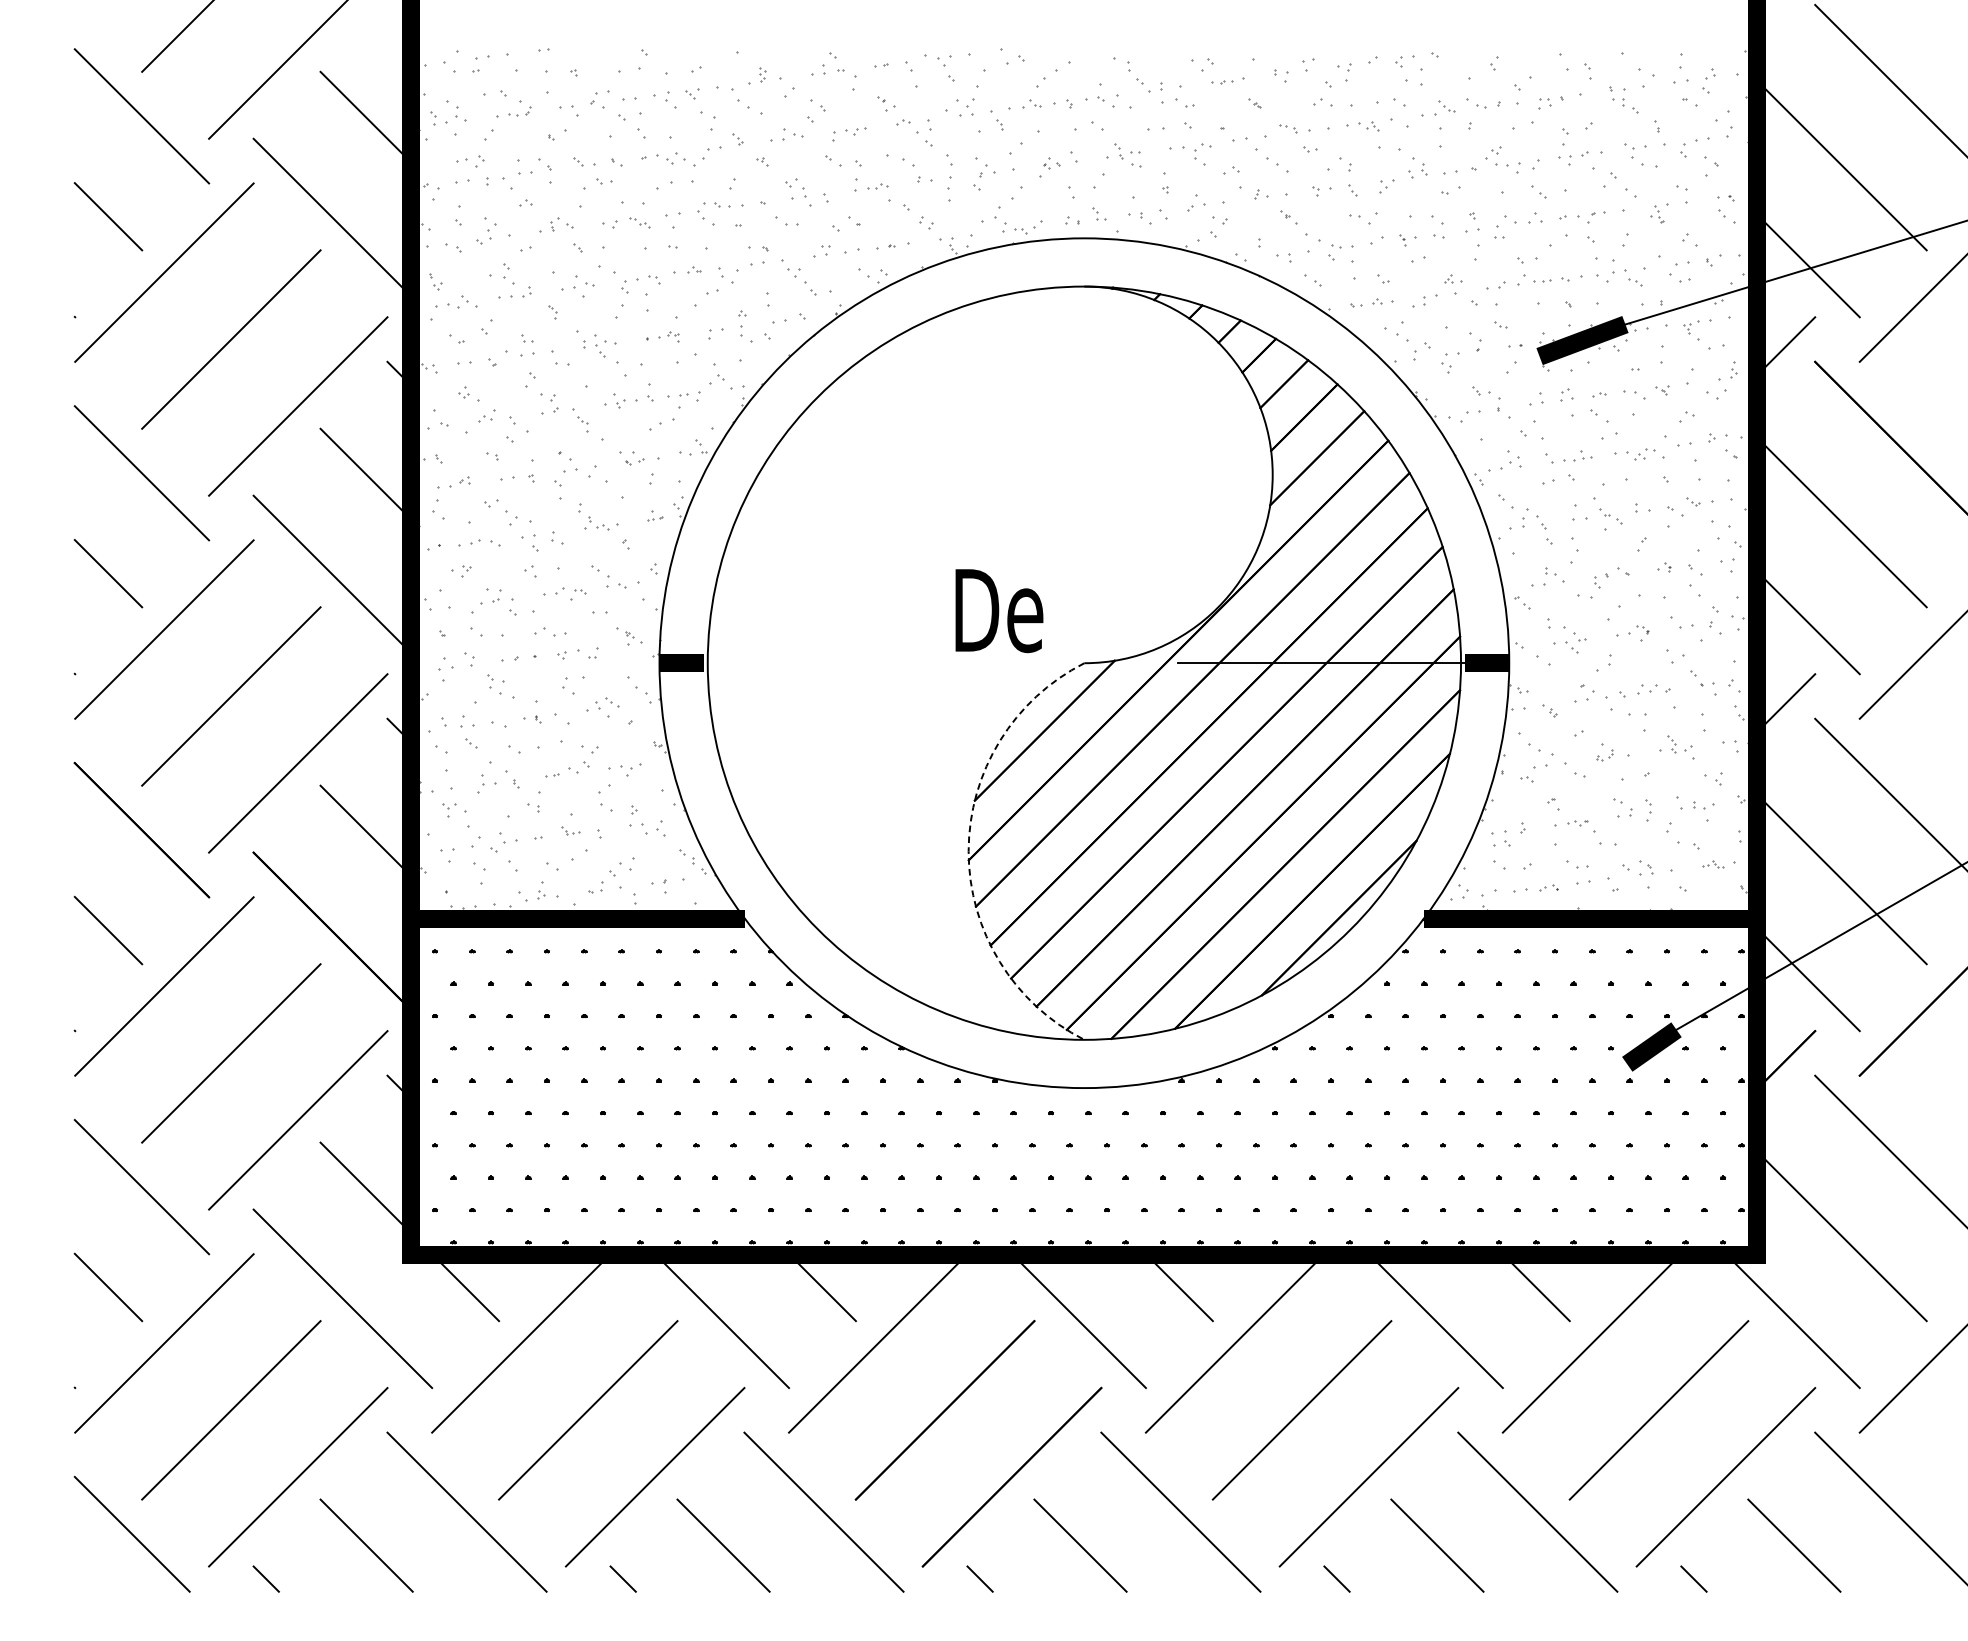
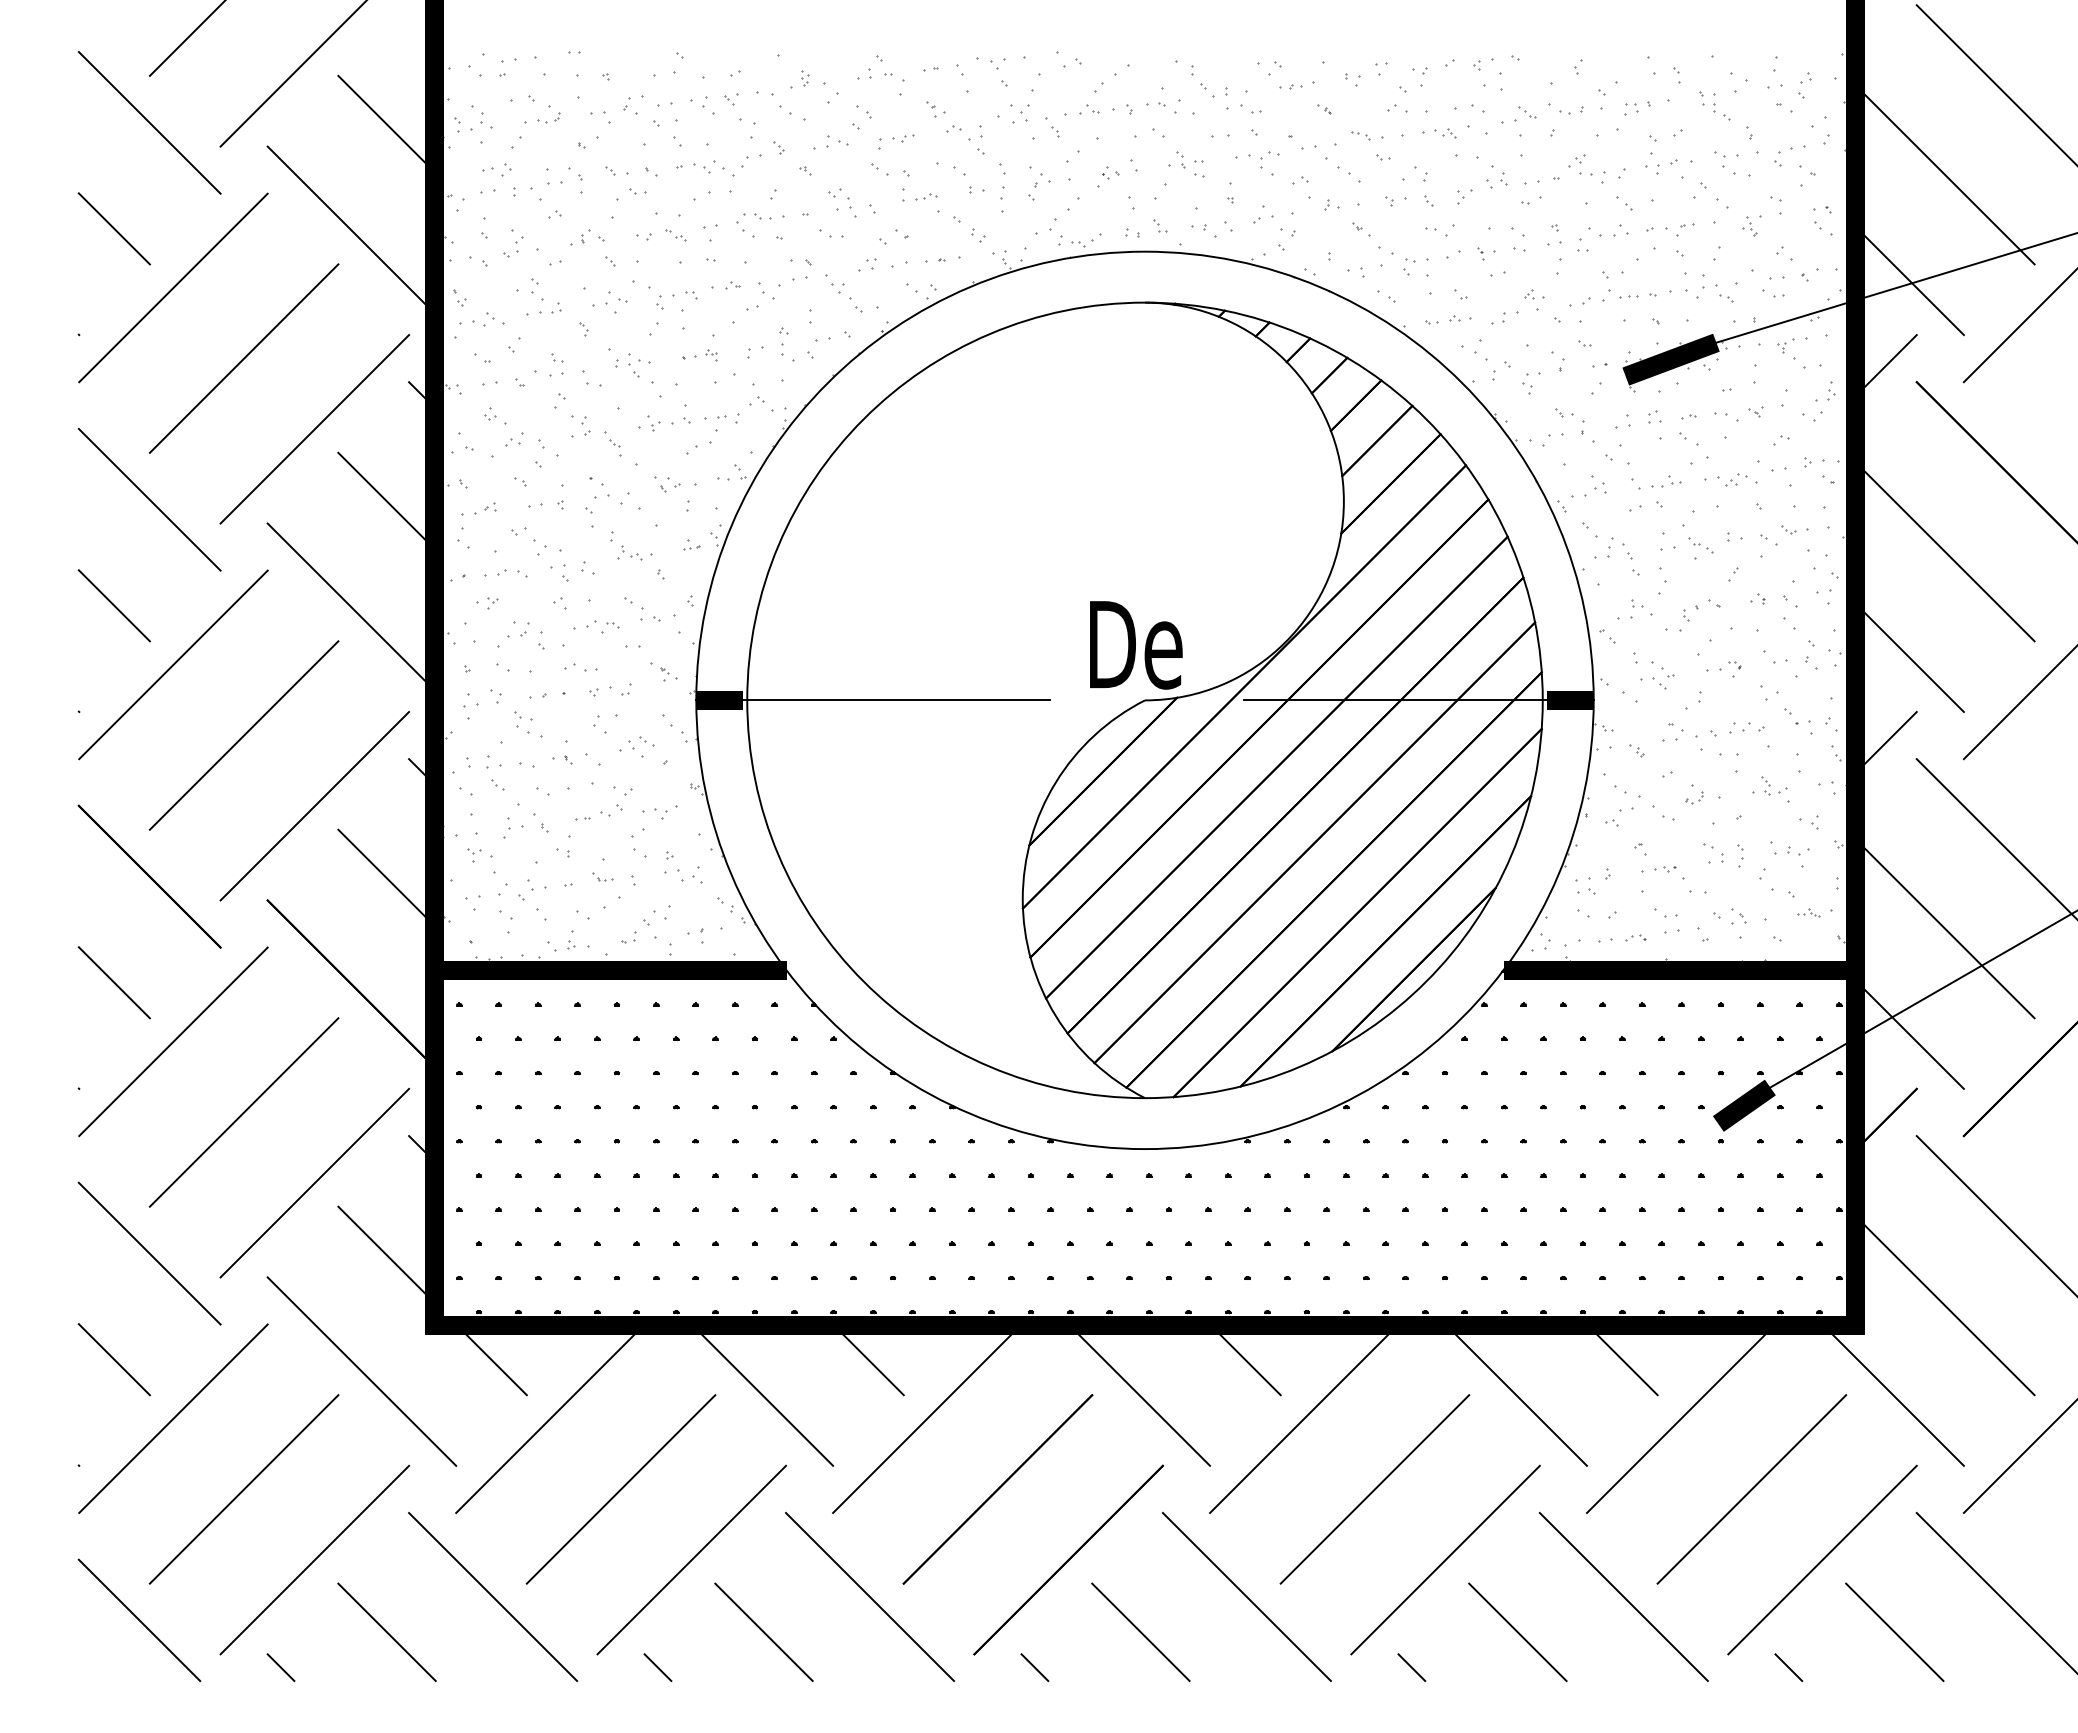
text: (999, 611) -> (1136, 645), moved
line: (827, 663) -> (873, 700), added
arc: (968, 851) -> (1022, 899), dashed -> solid

